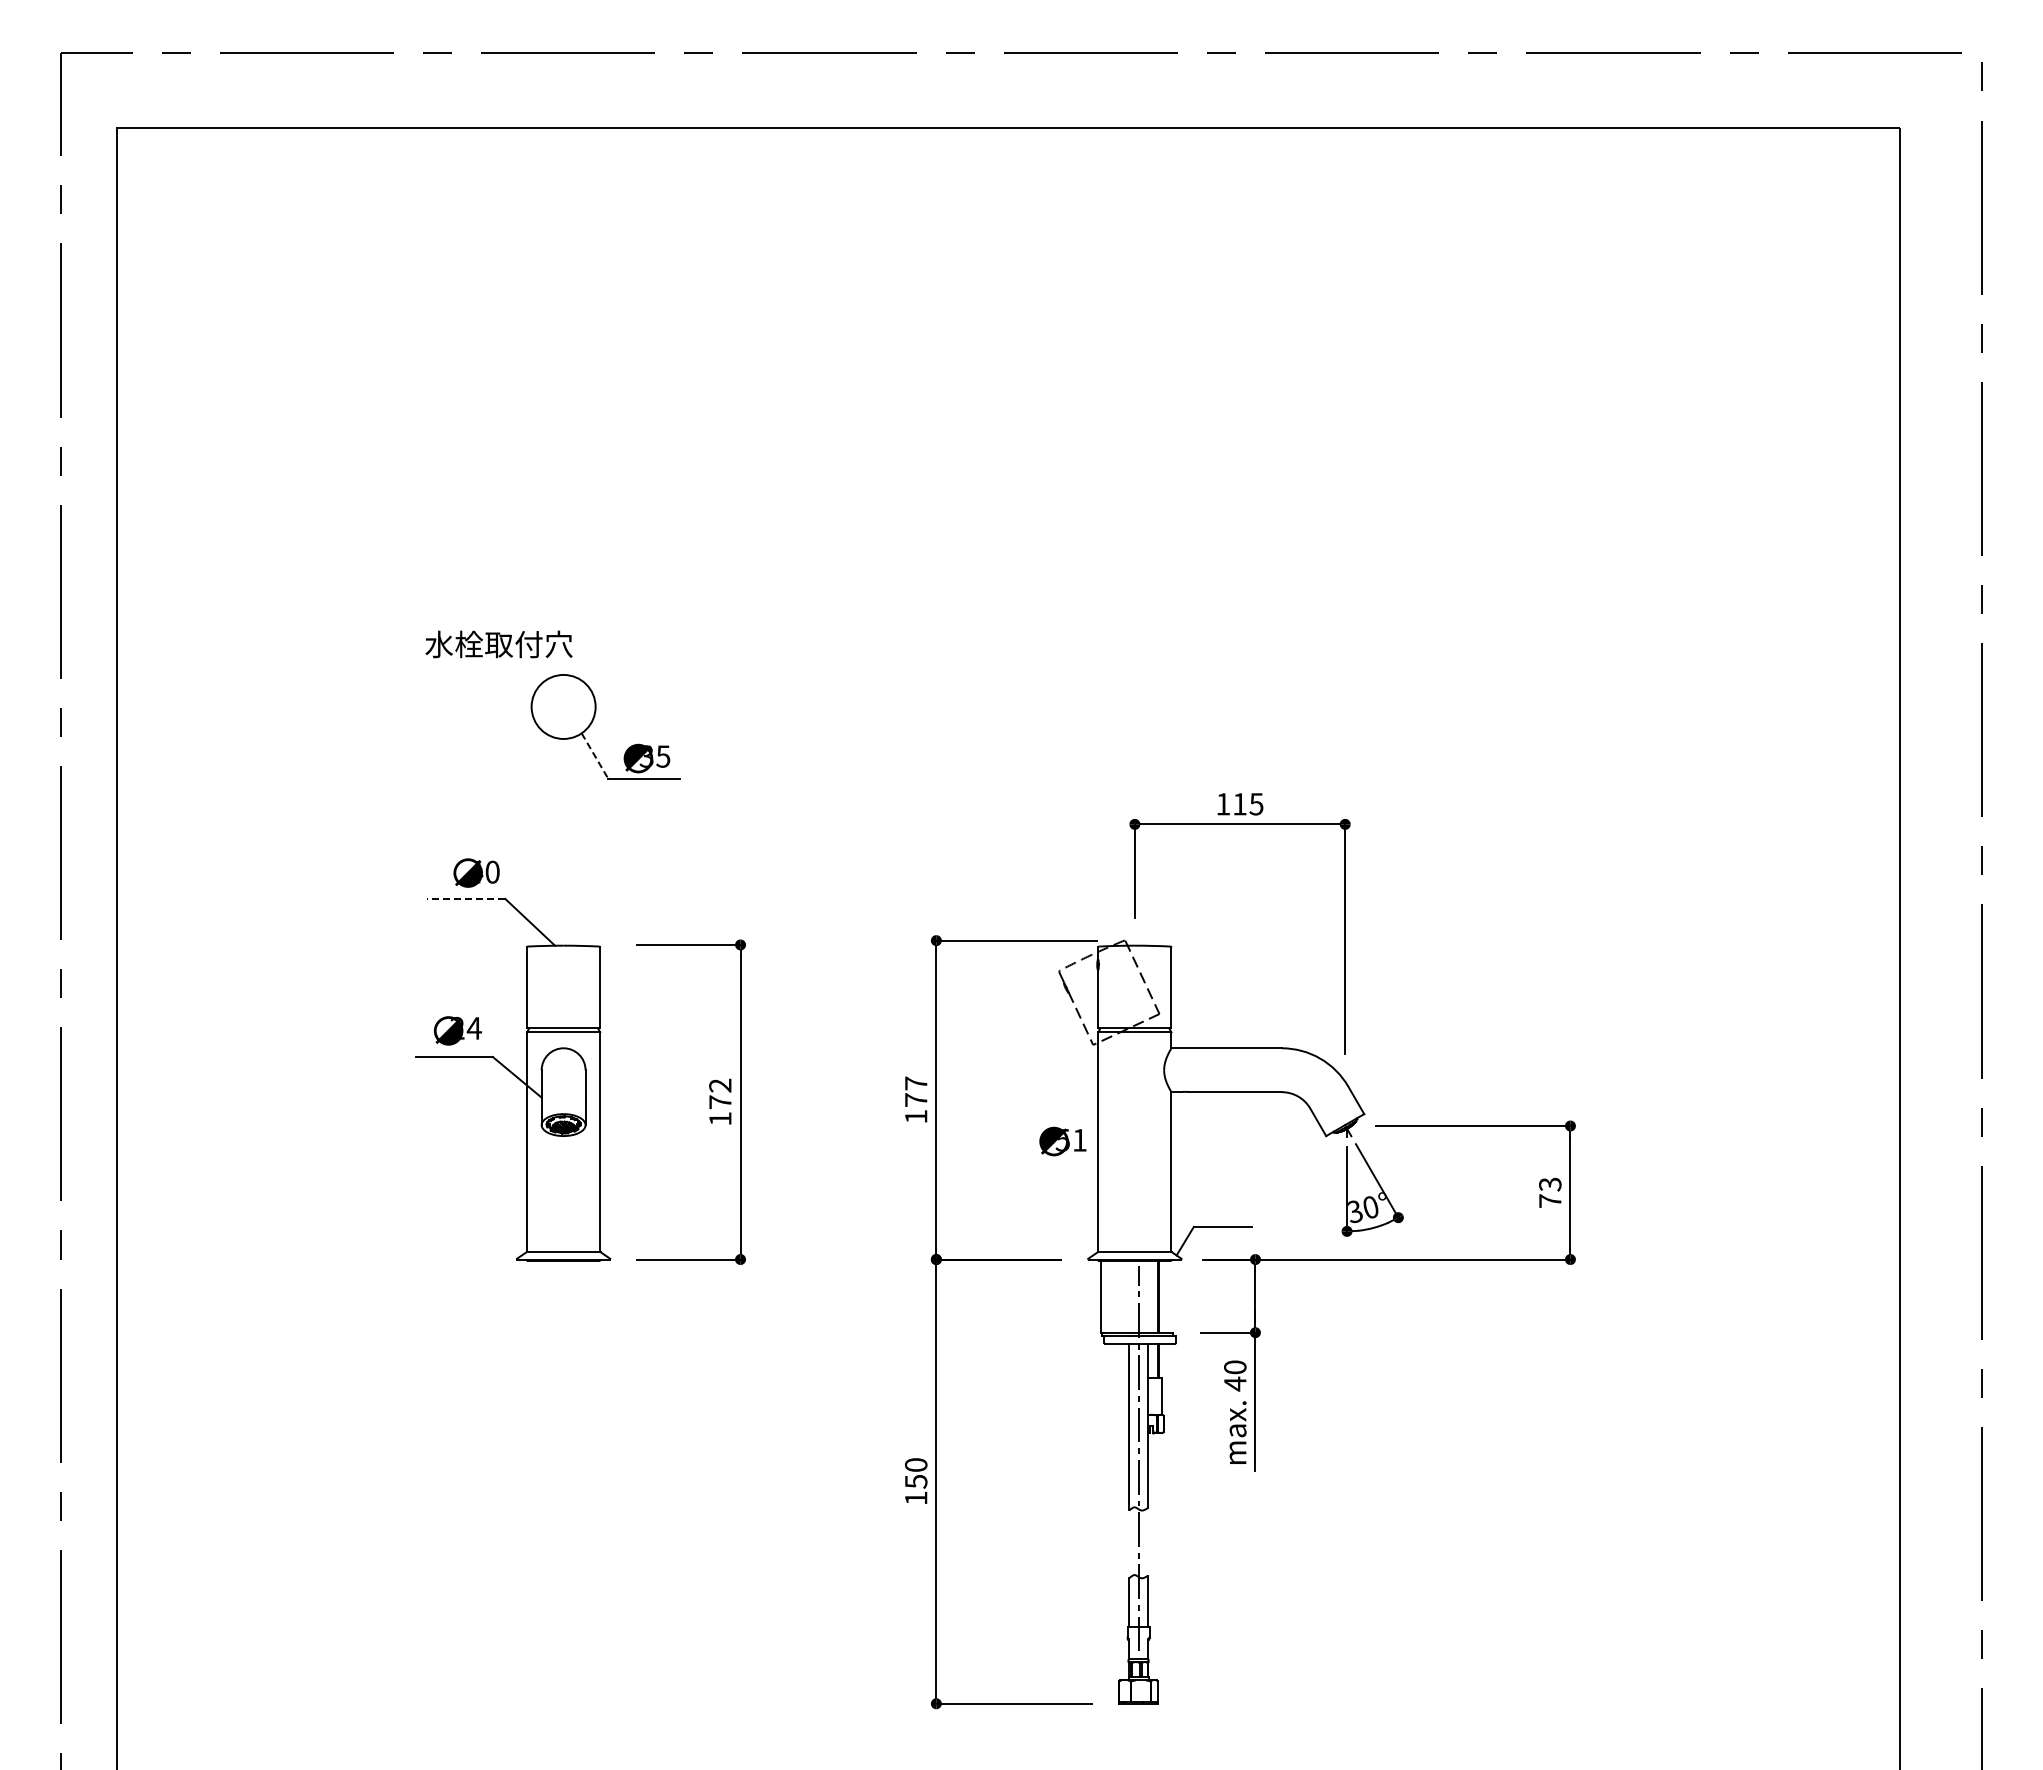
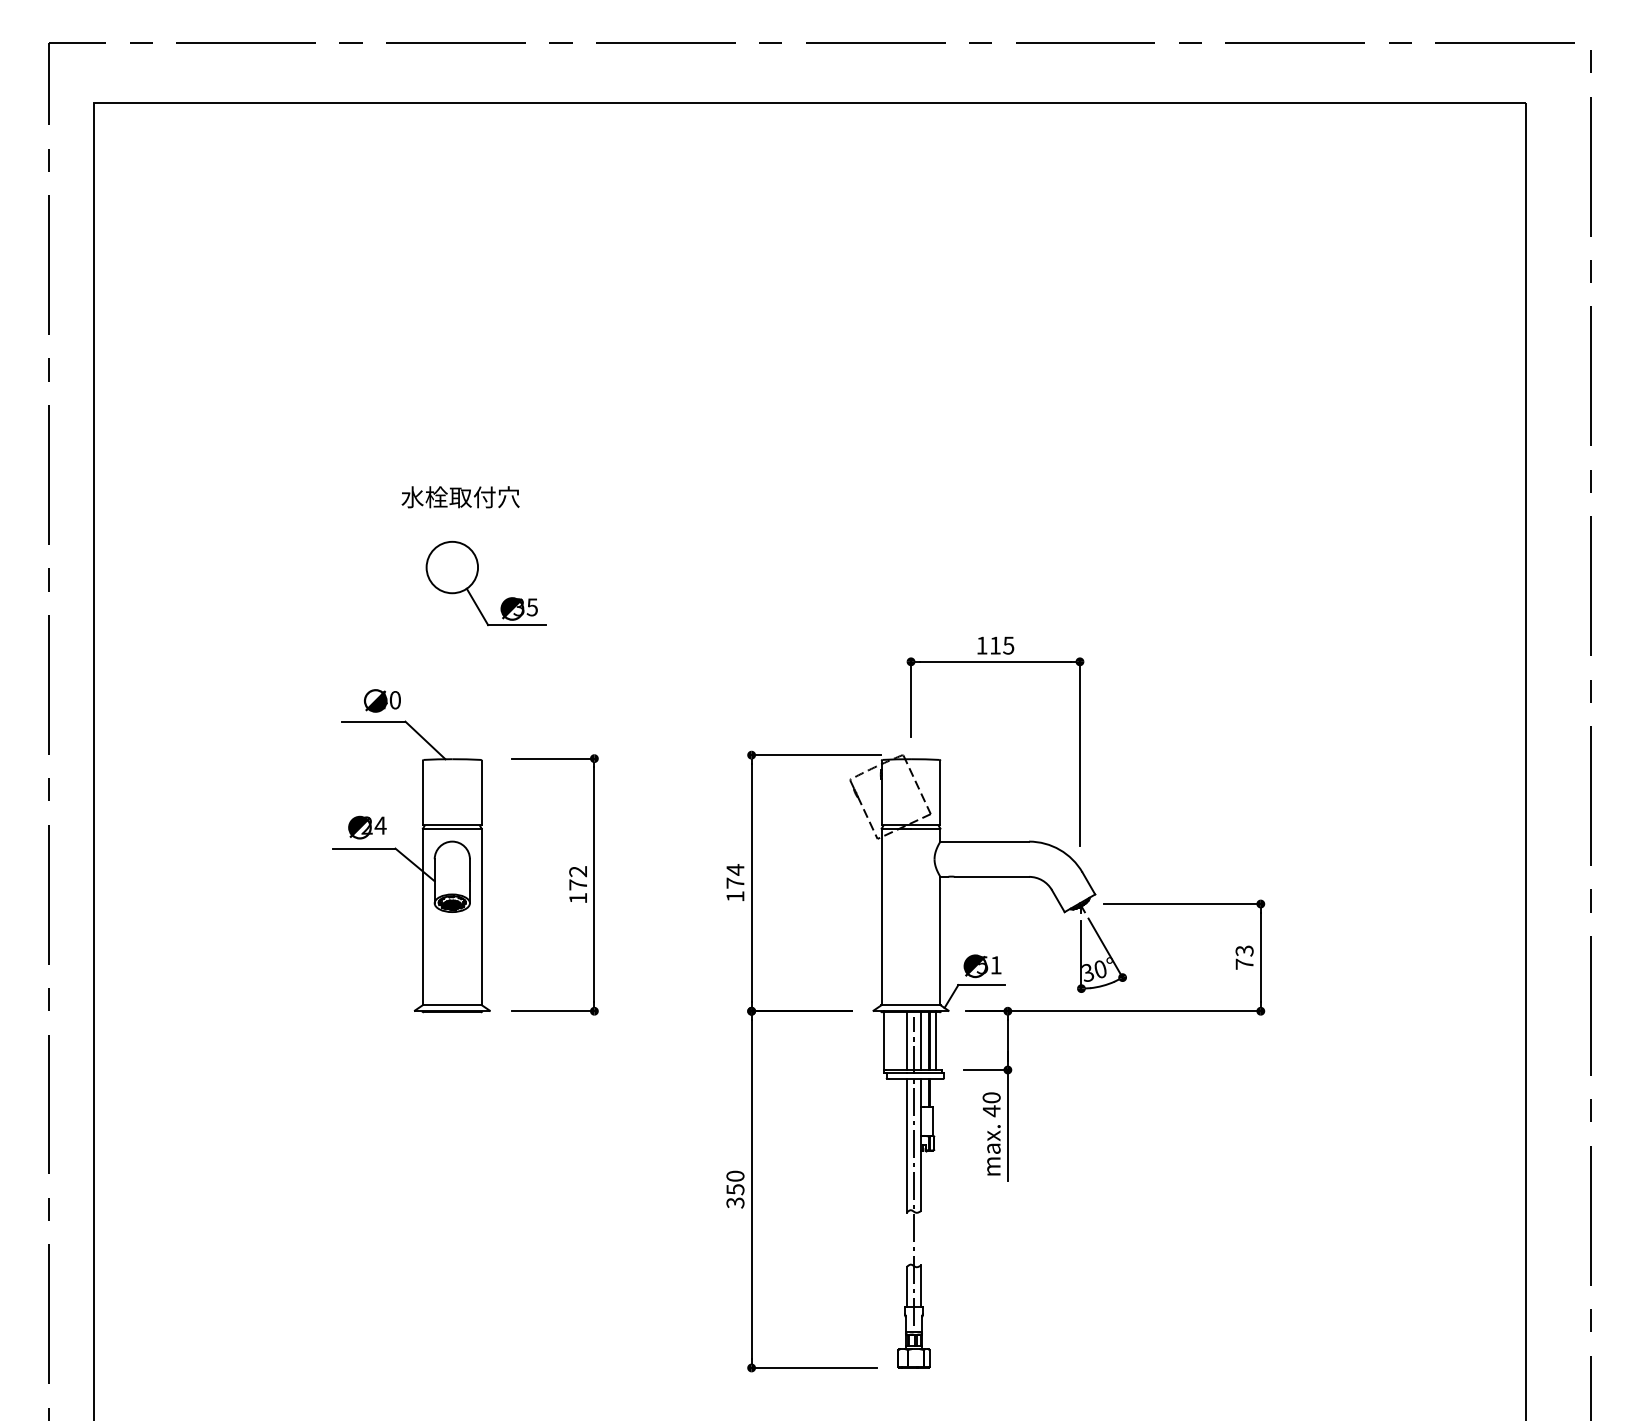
text: (498, 644) -> (460, 497), moved
line: (595, 756) -> (477, 607), dashed -> solid
line: (465, 898) -> (373, 721), dashed -> solid
text: (916, 1083) -> (735, 869), 177 -> 174
text: (1062, 1141) -> (982, 966), moved
line: (1165, 1295) -> (935, 1040), added
line: (1129, 1296) -> (906, 1040), added
line: (1147, 1296) -> (921, 1040), added
text: (915, 1498) -> (734, 1203), 150 -> 350

